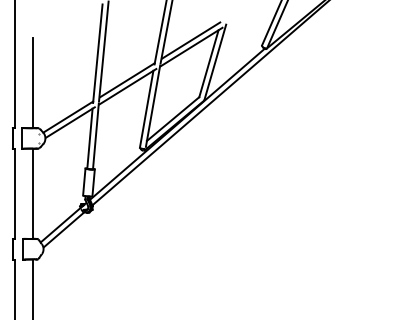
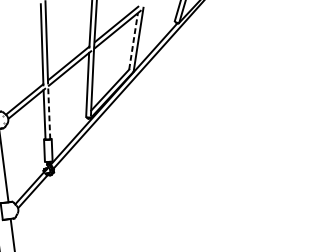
line: (208, 63) -> (133, 41), solid -> dashed
line: (95, 135) -> (48, 111), solid -> dashed

